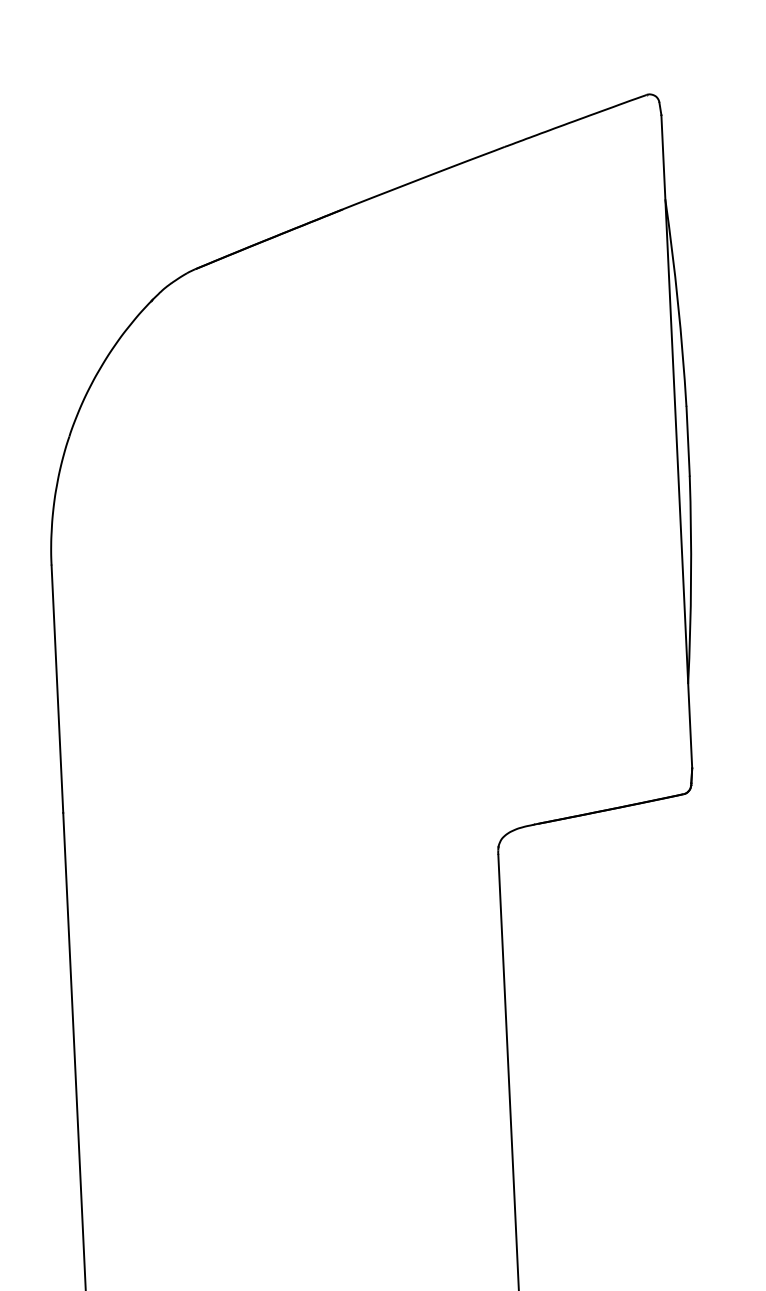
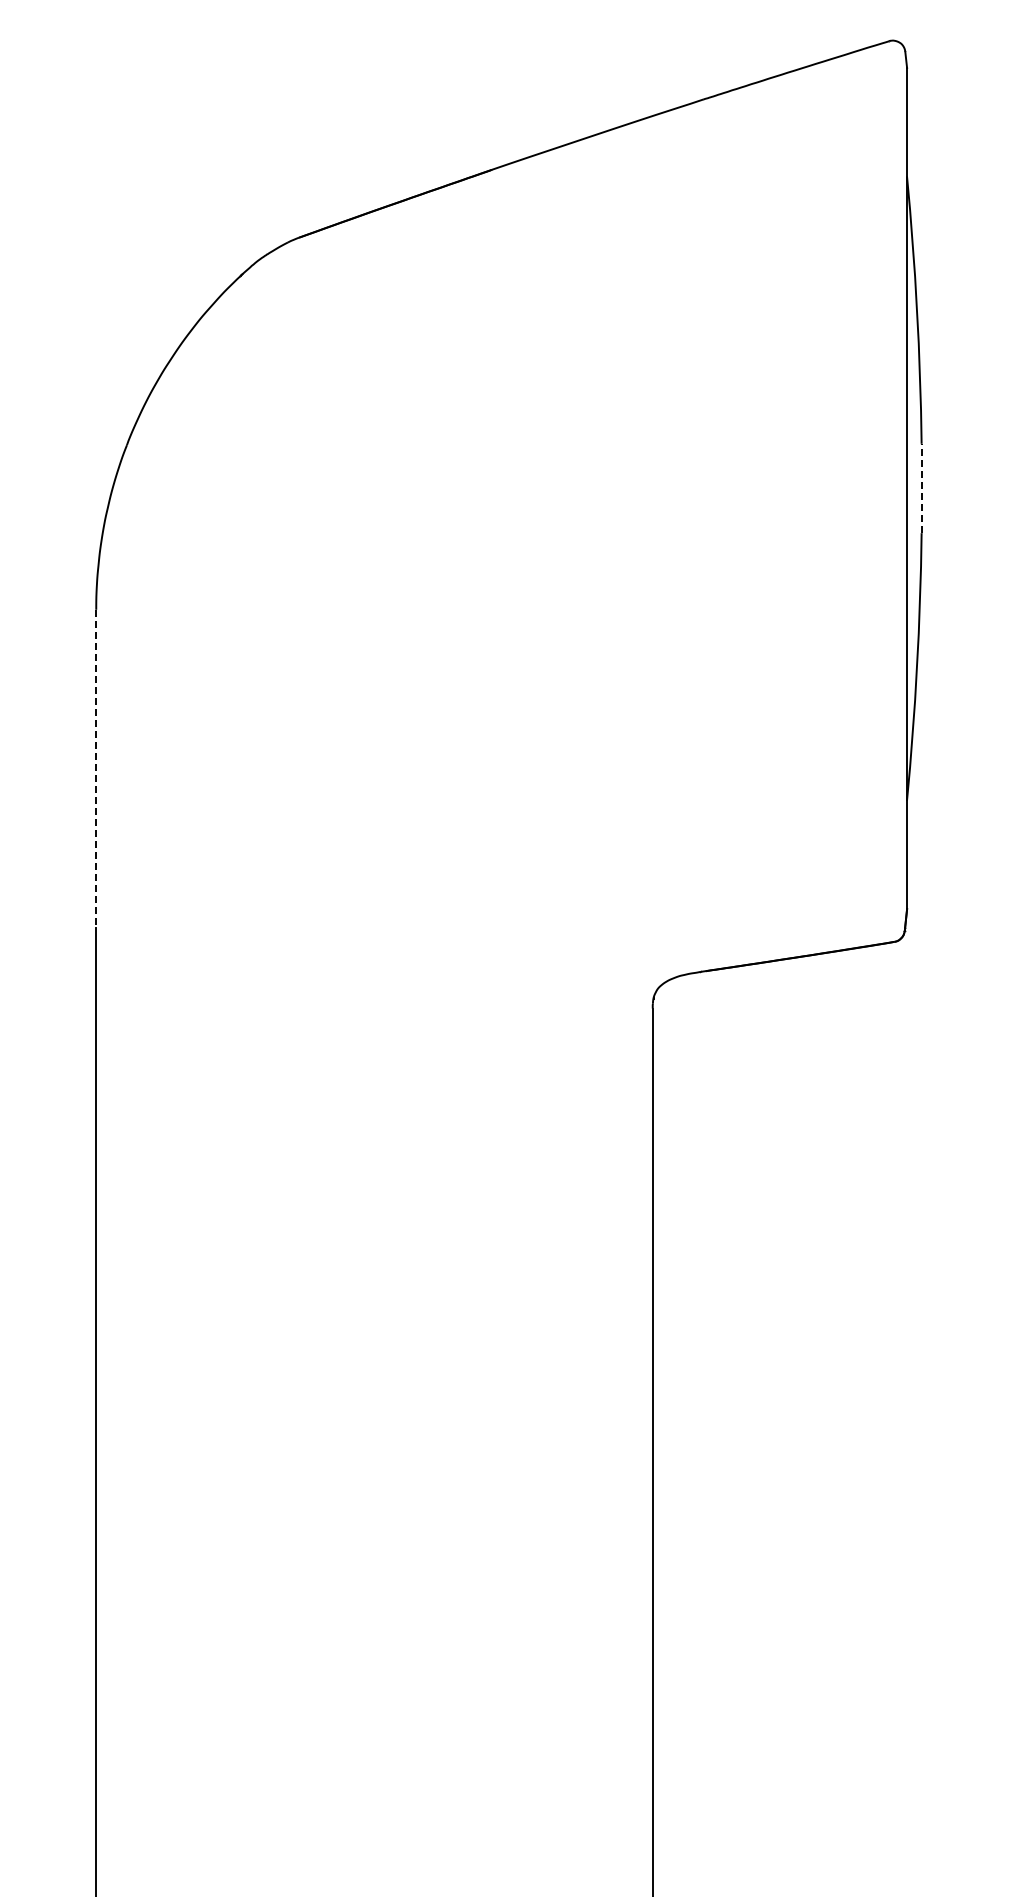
line: (687, 441) -> (921, 488), solid -> dashed
line: (57, 689) -> (96, 769), solid -> dashed

